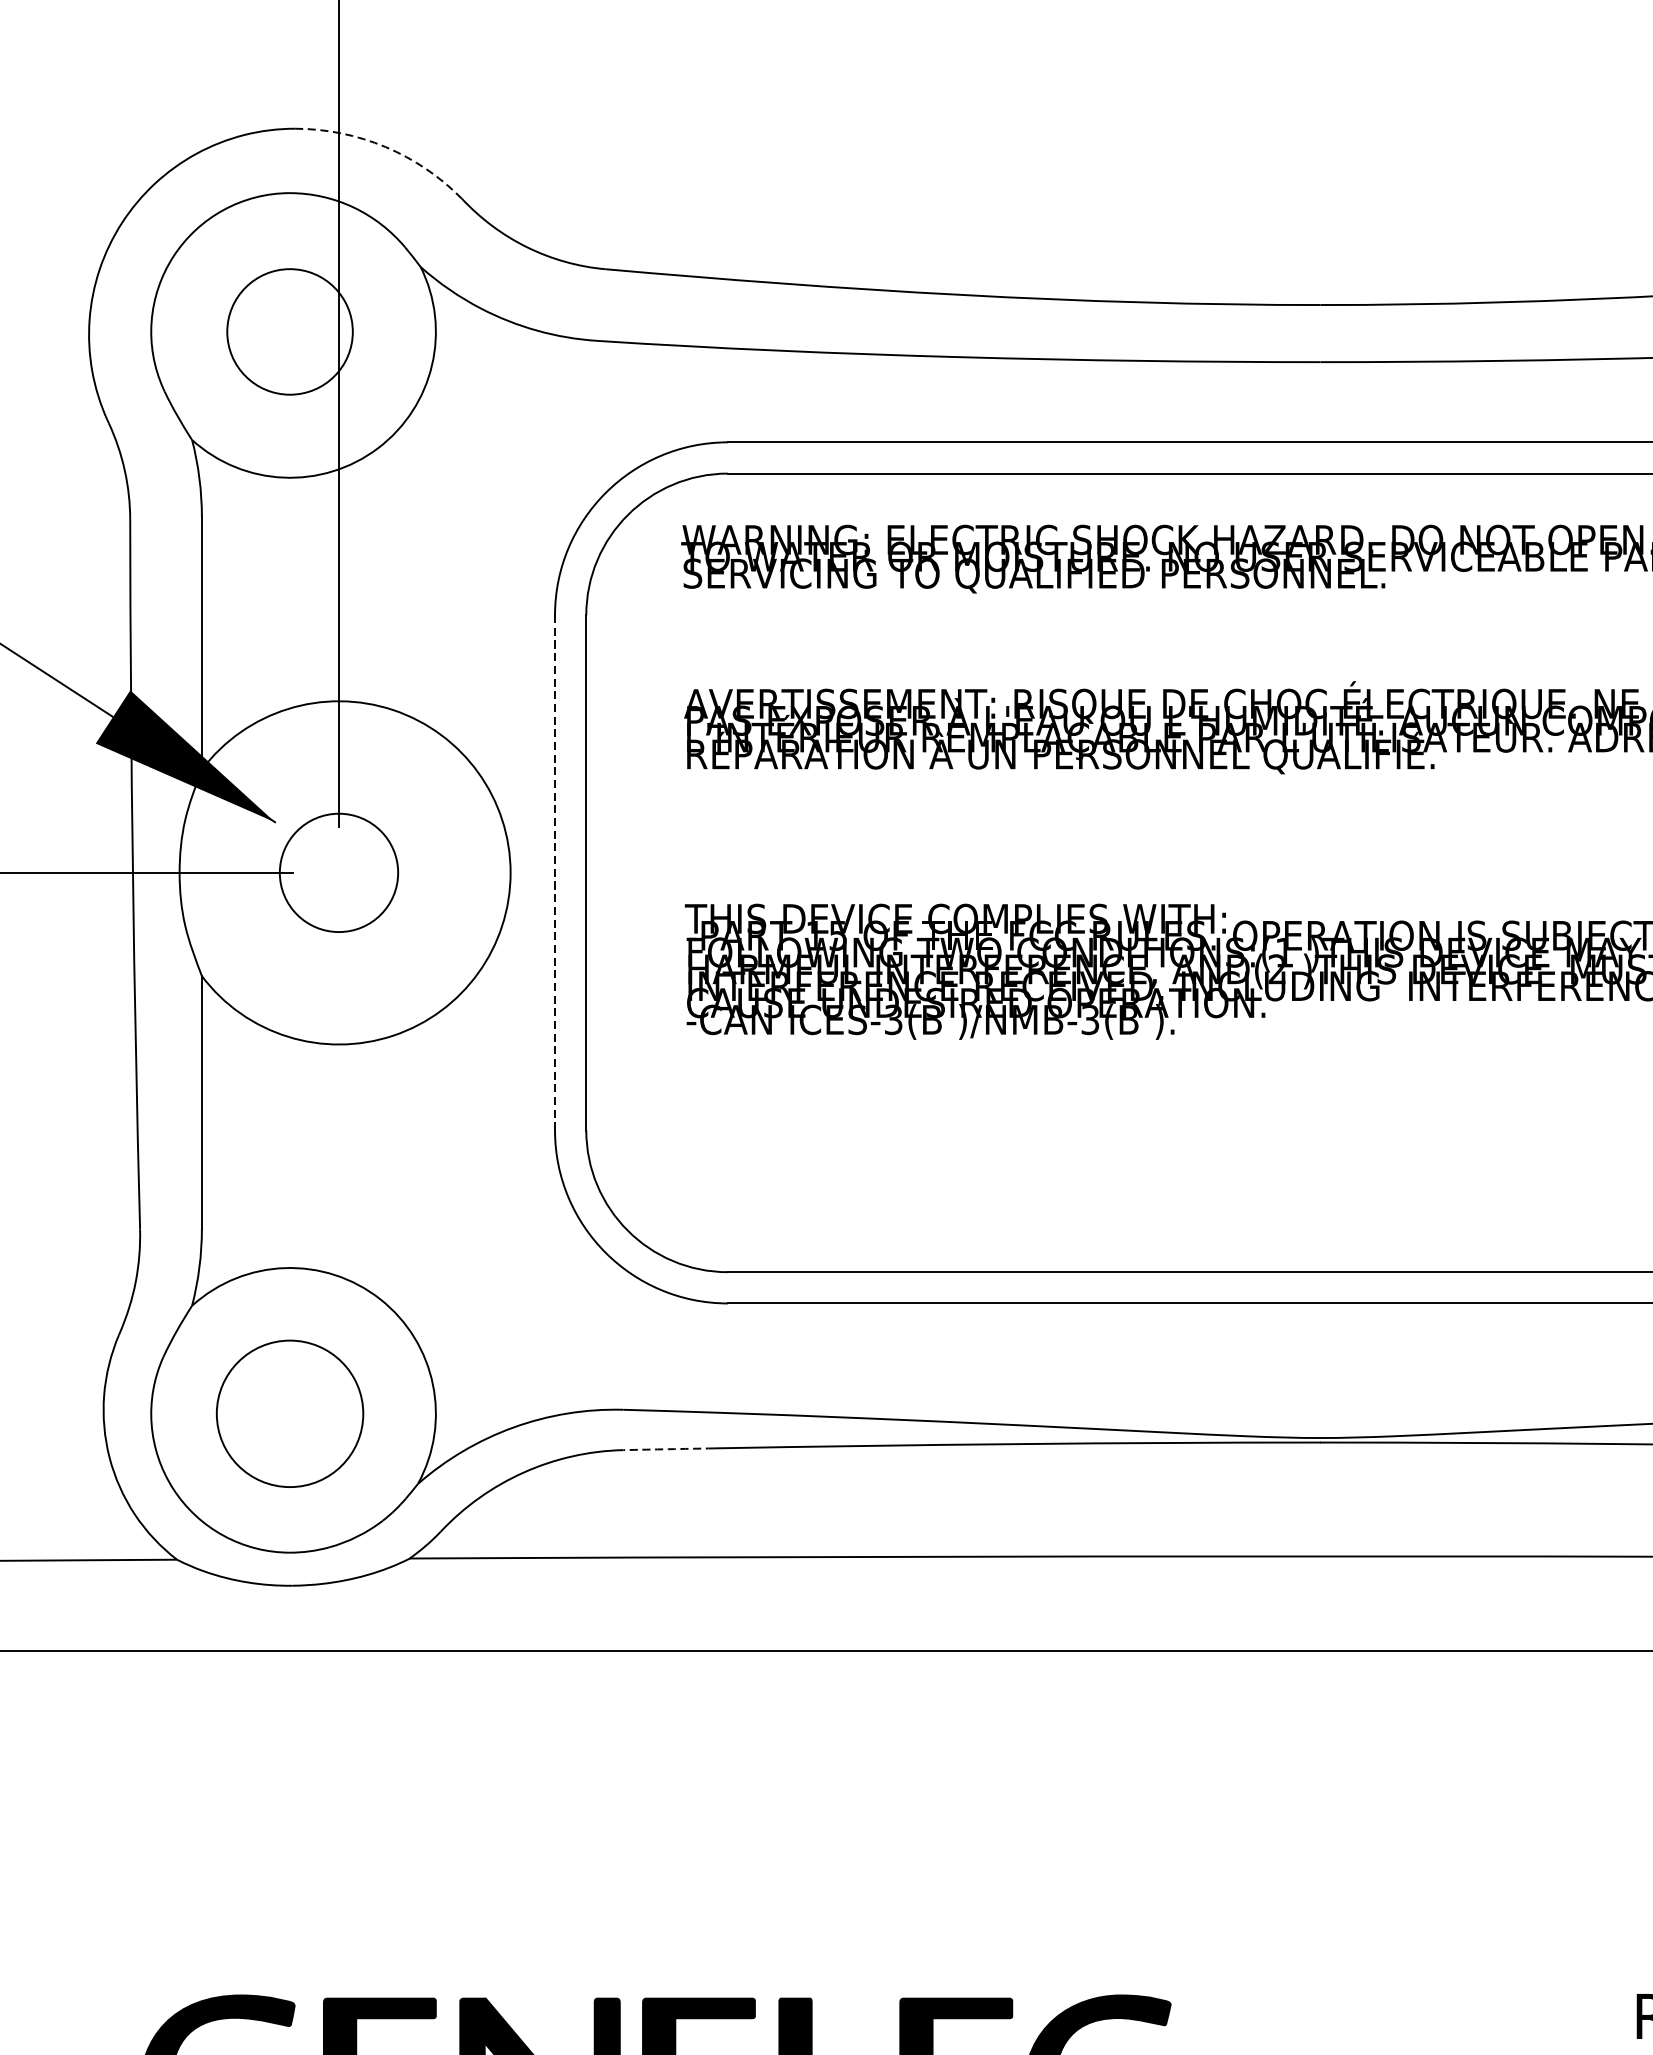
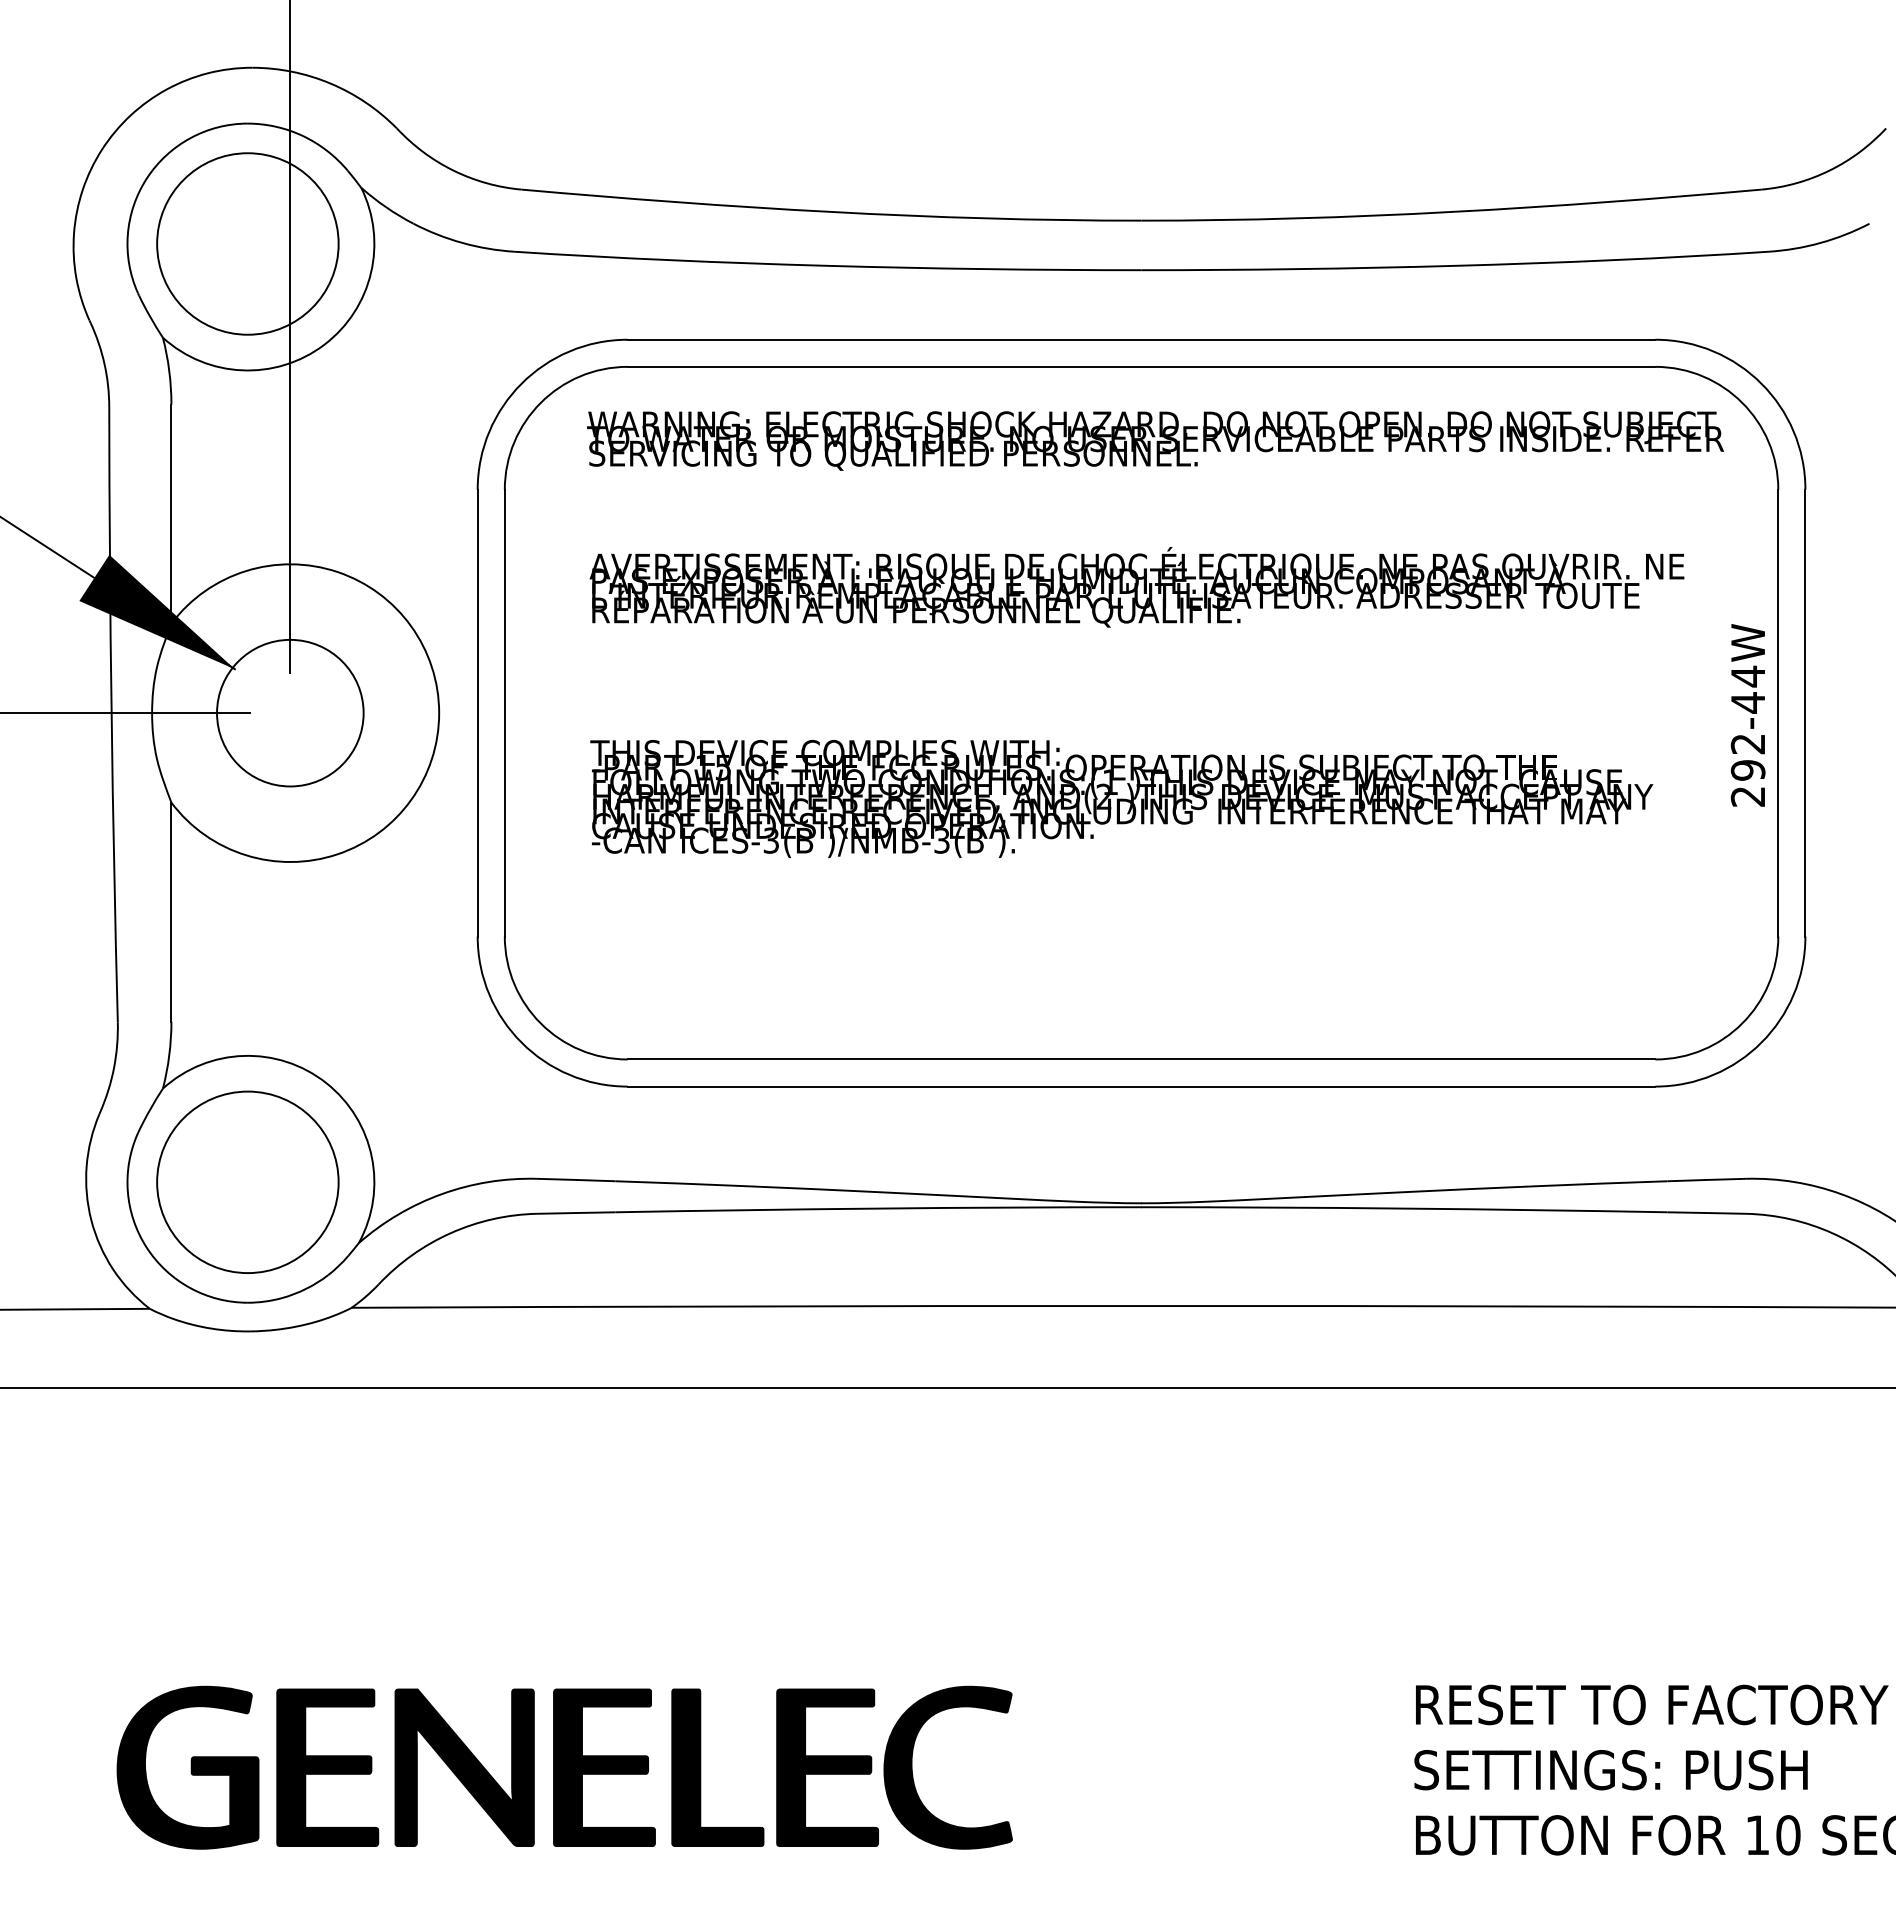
arc: (385, 146) -> (330, 83), dashed -> solid
circle: (289, 331) -> (247, 243), size x1.67
circle: (339, 872) -> (290, 712), size x1.43
line: (554, 872) -> (477, 712), dashed -> solid
circle: (289, 1414) -> (247, 1182), size x1.43
arc: (668, 1449) -> (576, 1213), dashed -> solid

